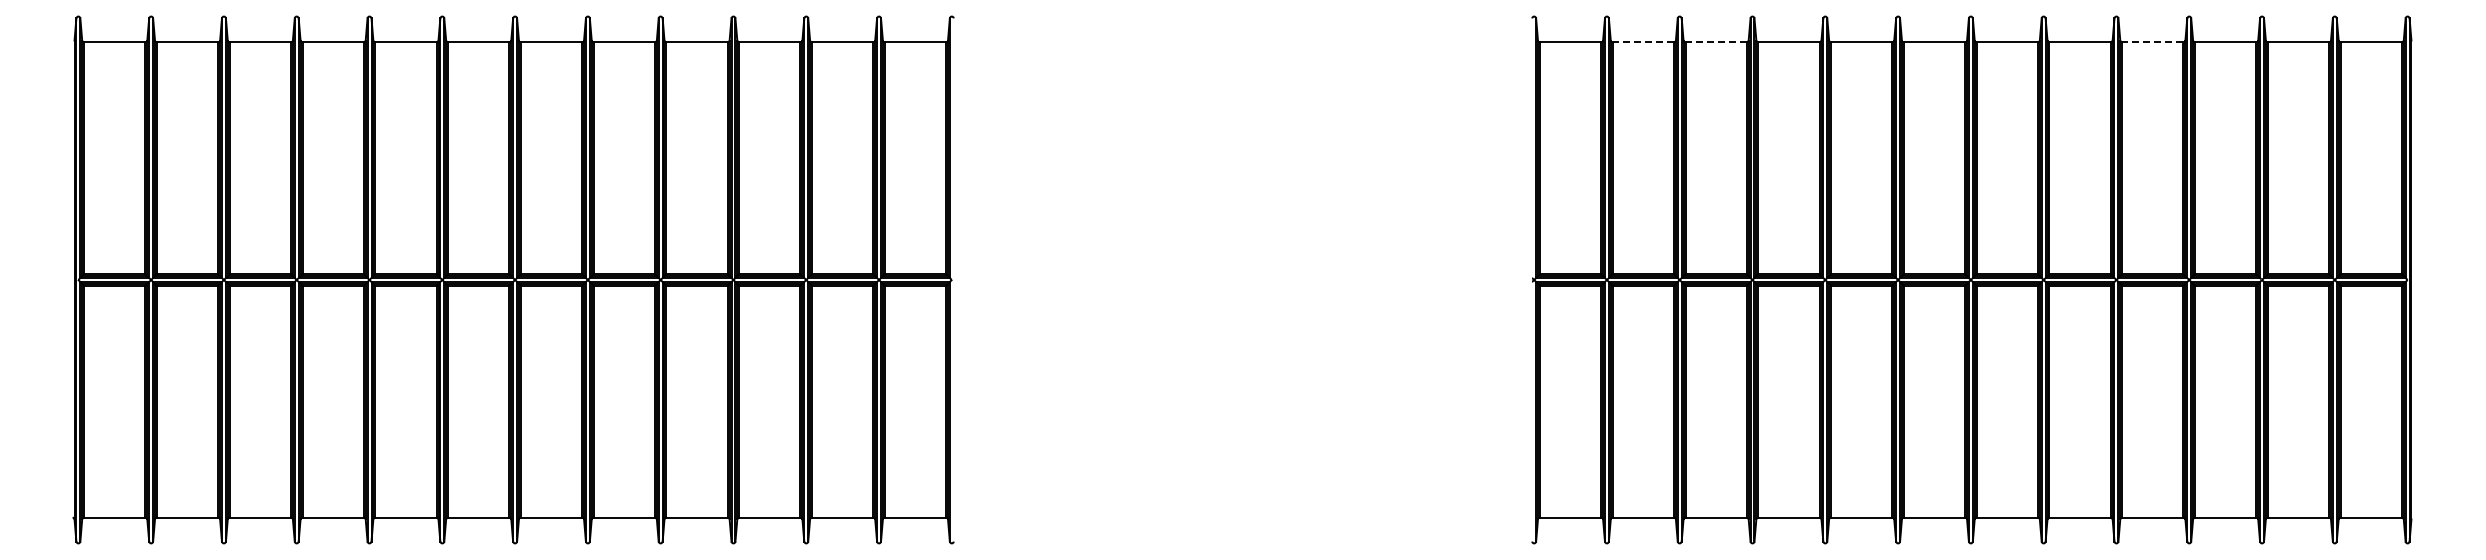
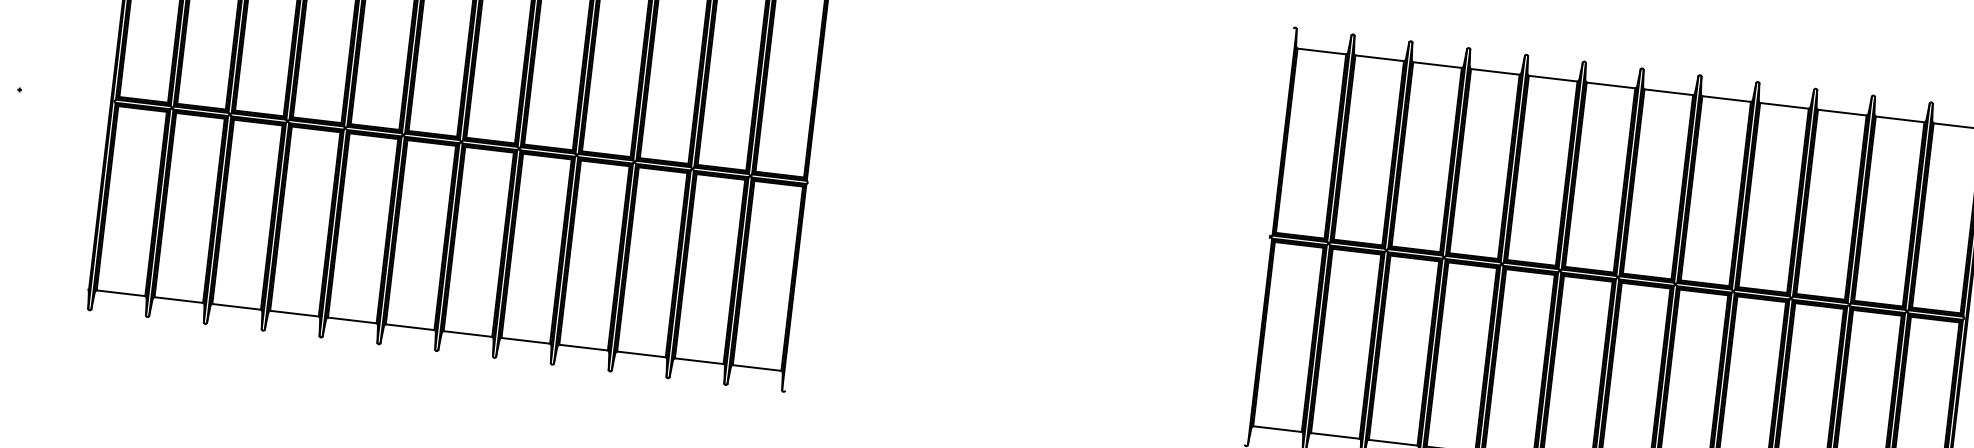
line: (1643, 42) -> (1379, 58), dashed -> solid
line: (1716, 42) -> (1437, 65), dashed -> solid
line: (2152, 42) -> (1784, 105), dashed -> solid

